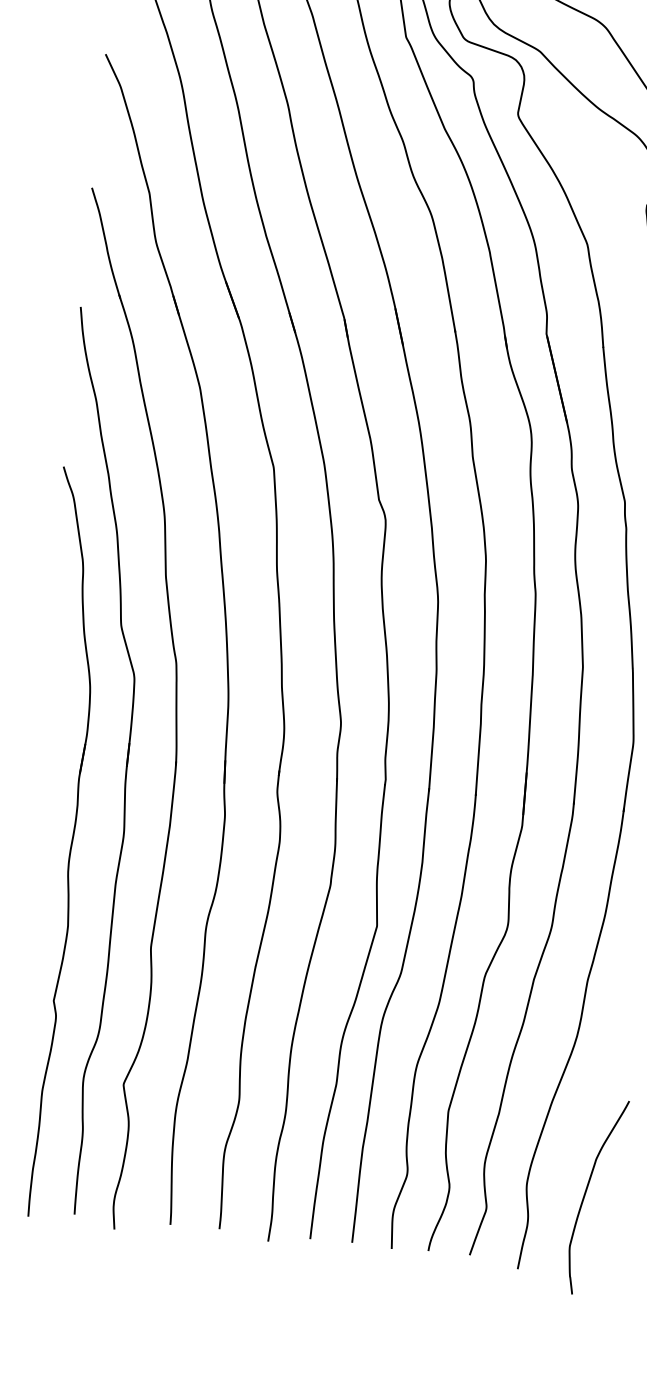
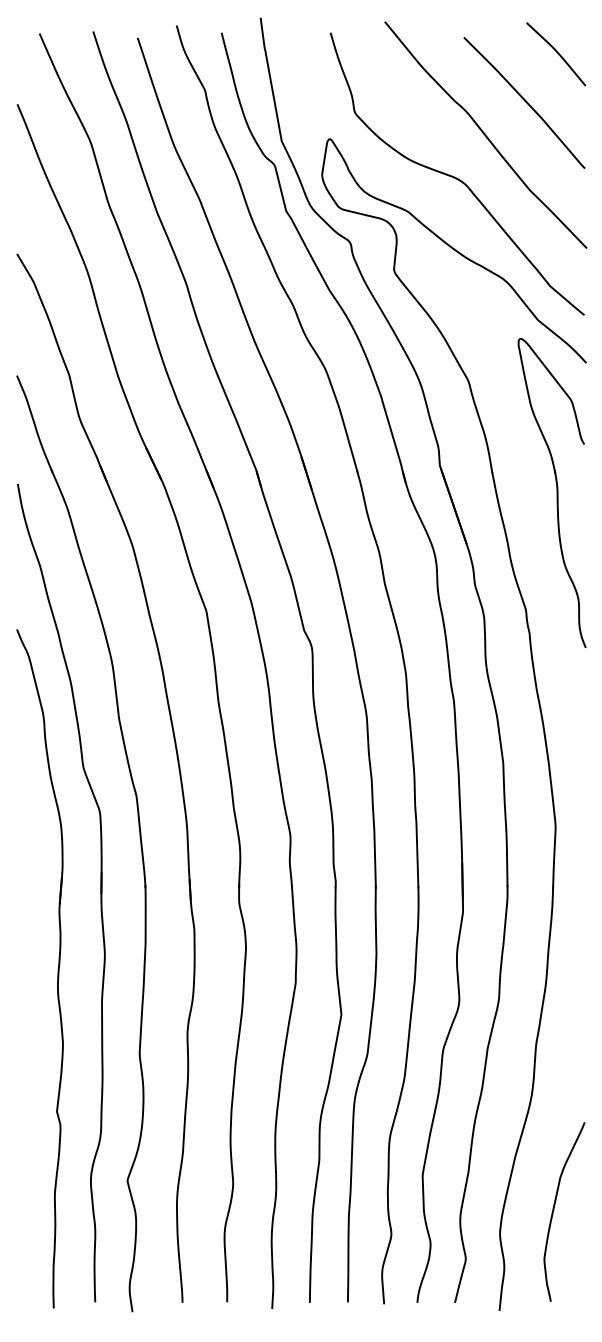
curve: (586, 1194) -> (554, 1210), moved

